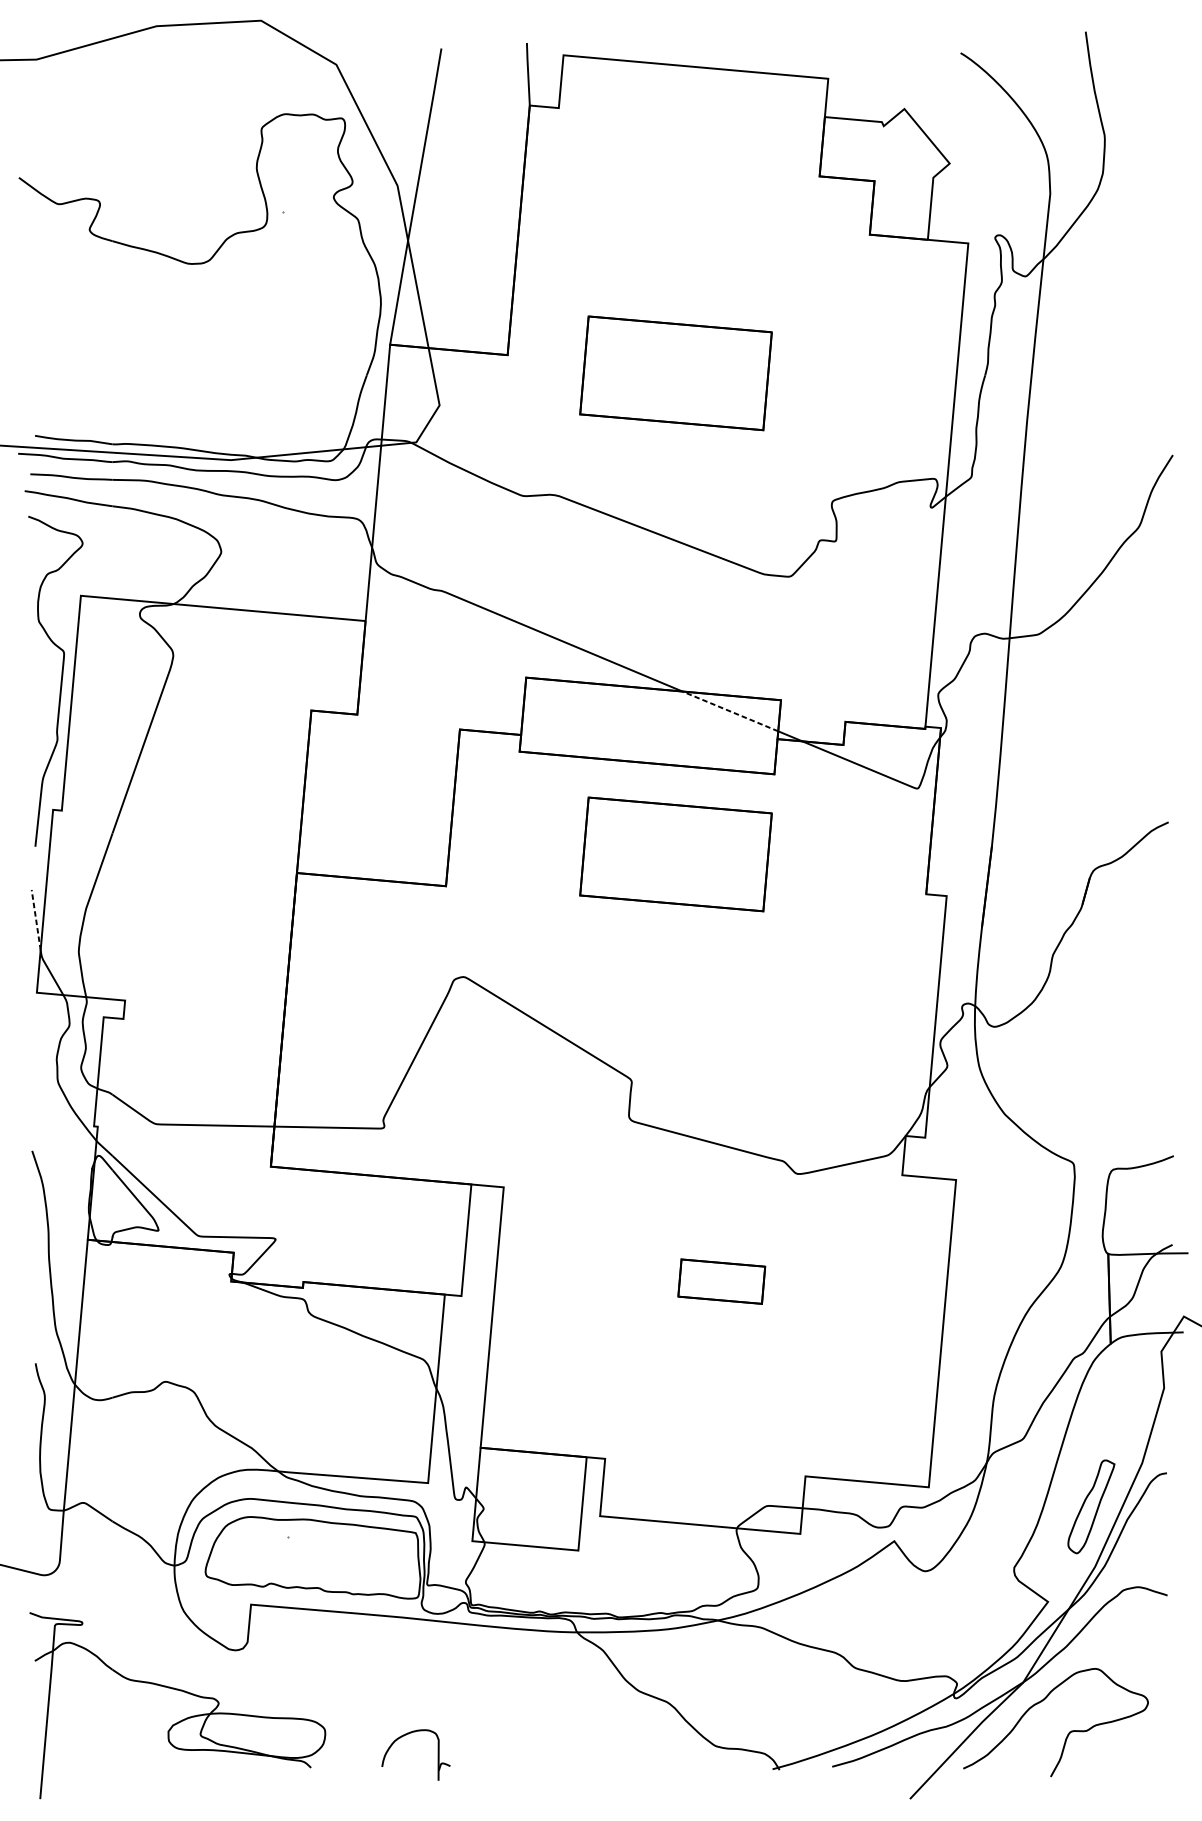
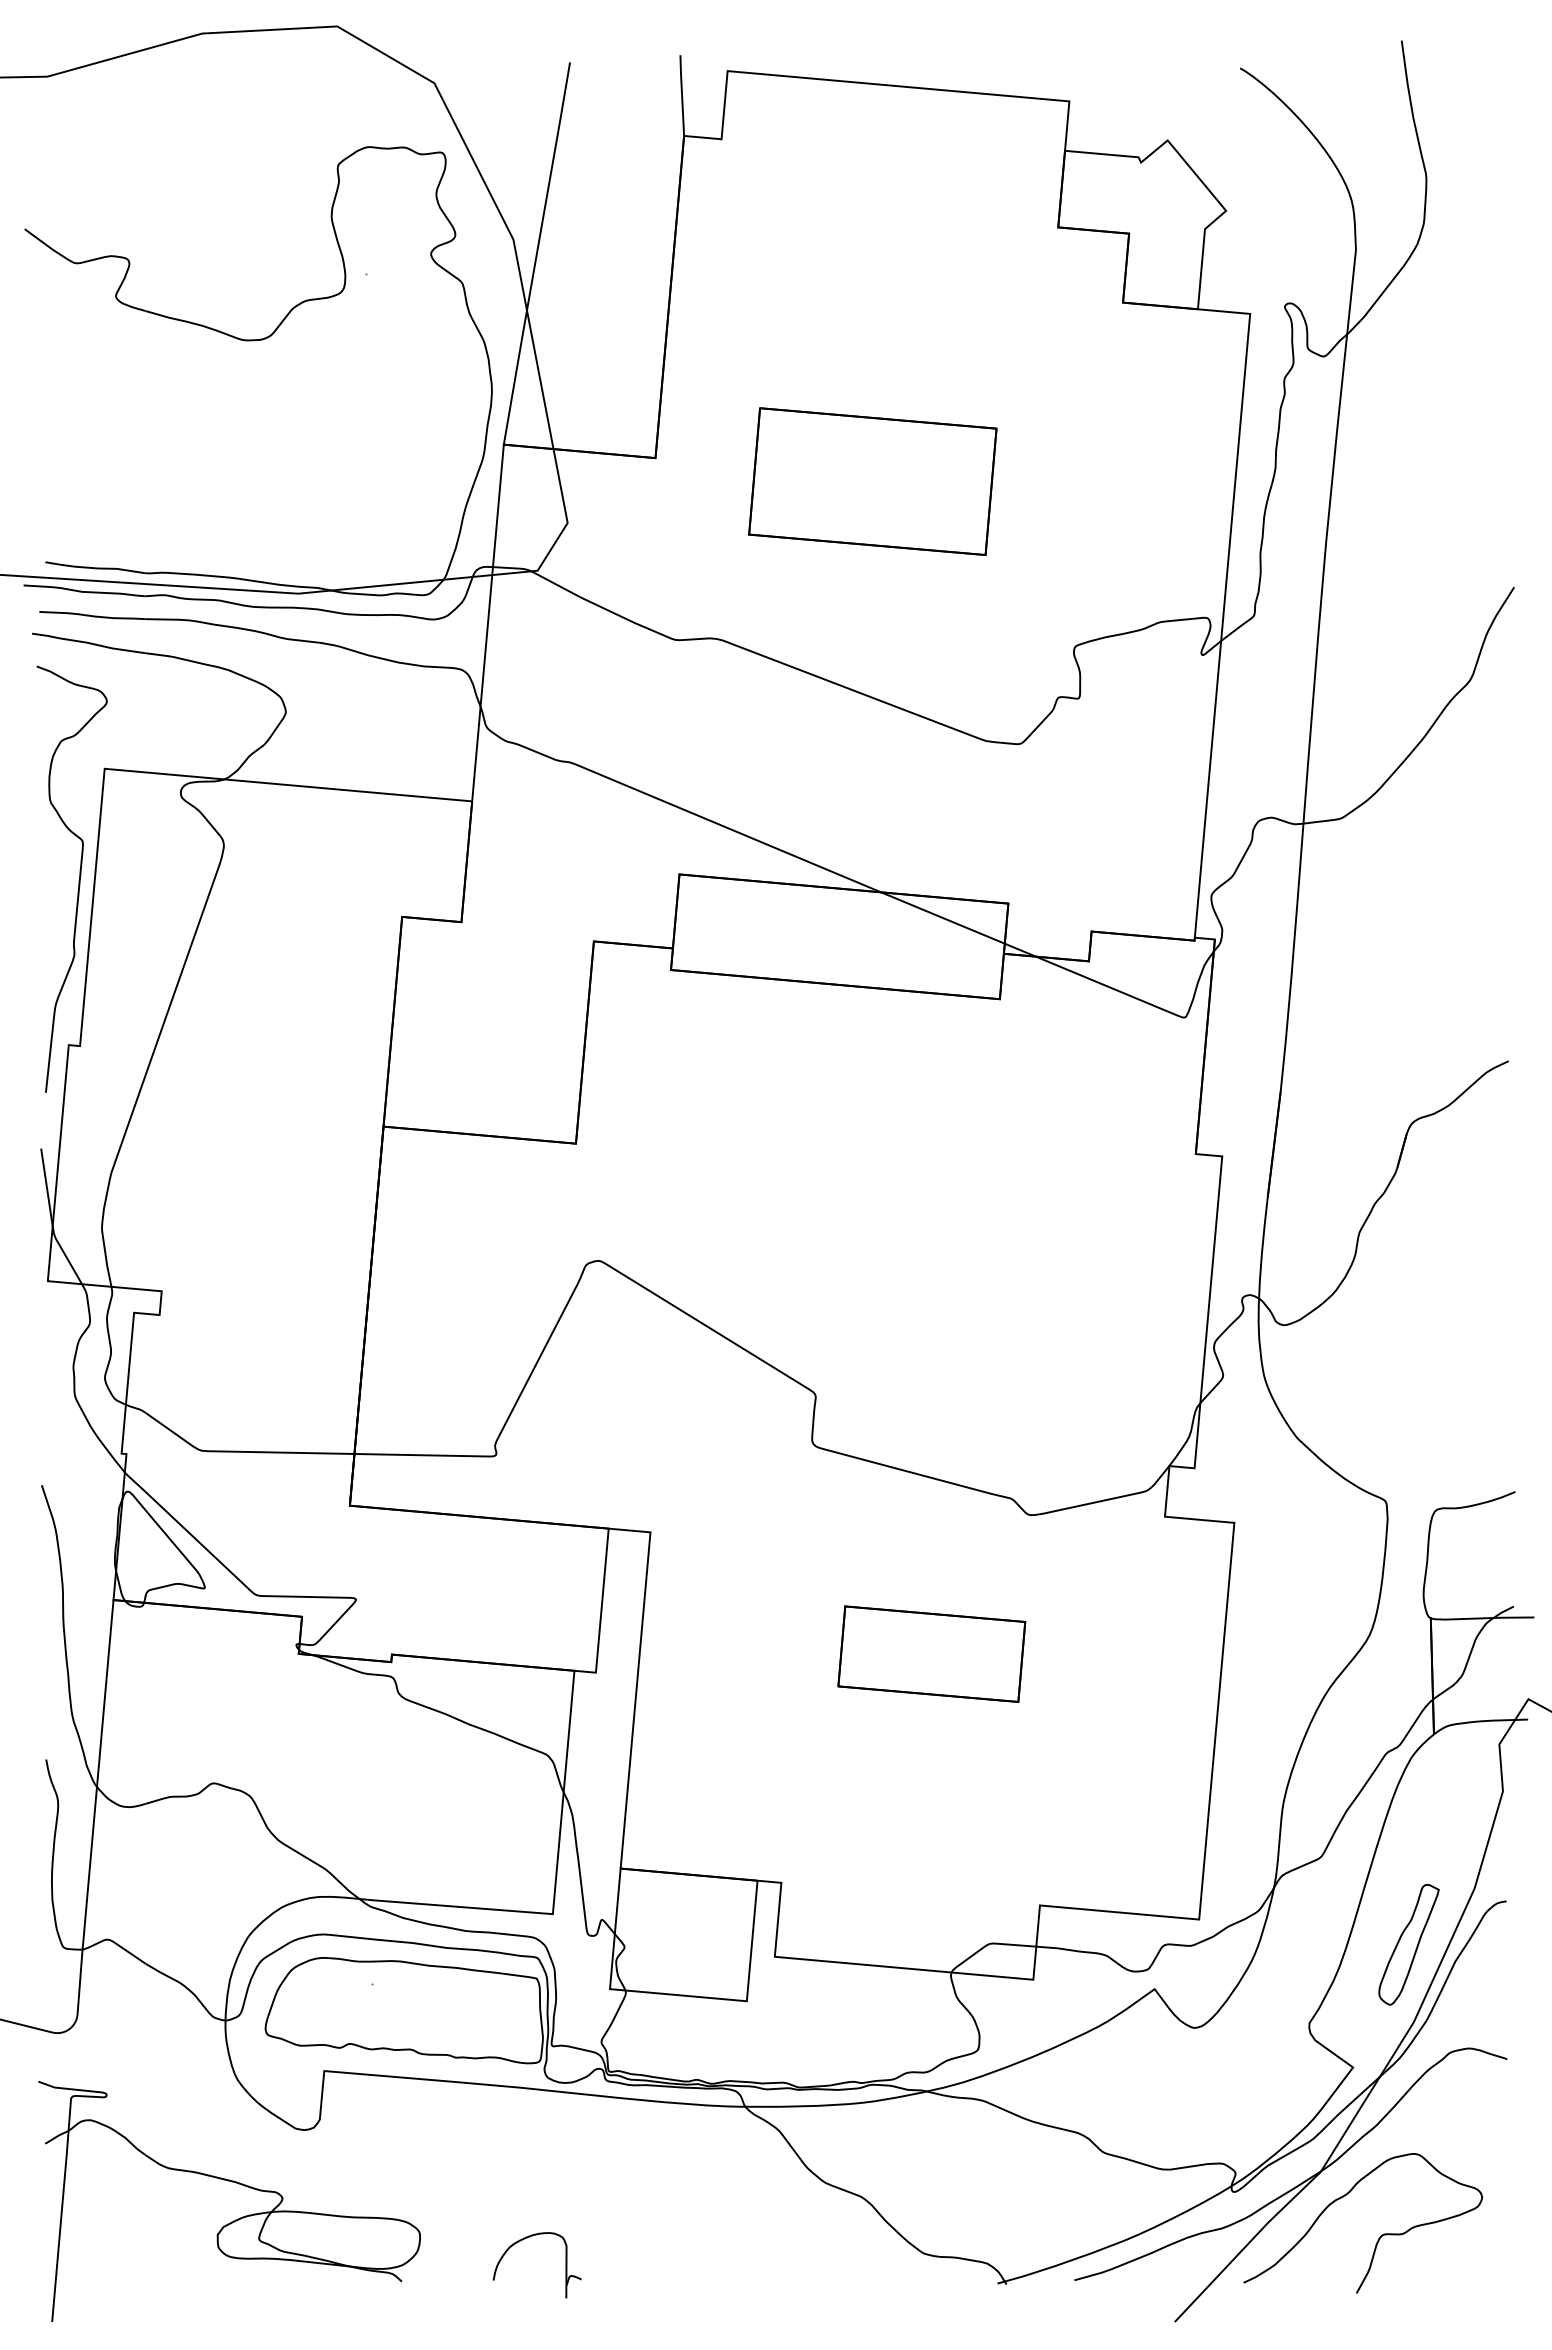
line: (730, 711) -> (943, 918), dashed -> solid
part: (675, 854) -> (872, 1102), removed
line: (35, 919) -> (46, 1186), dashed -> solid
part: (721, 1281) -> (931, 1653), size x1.67

